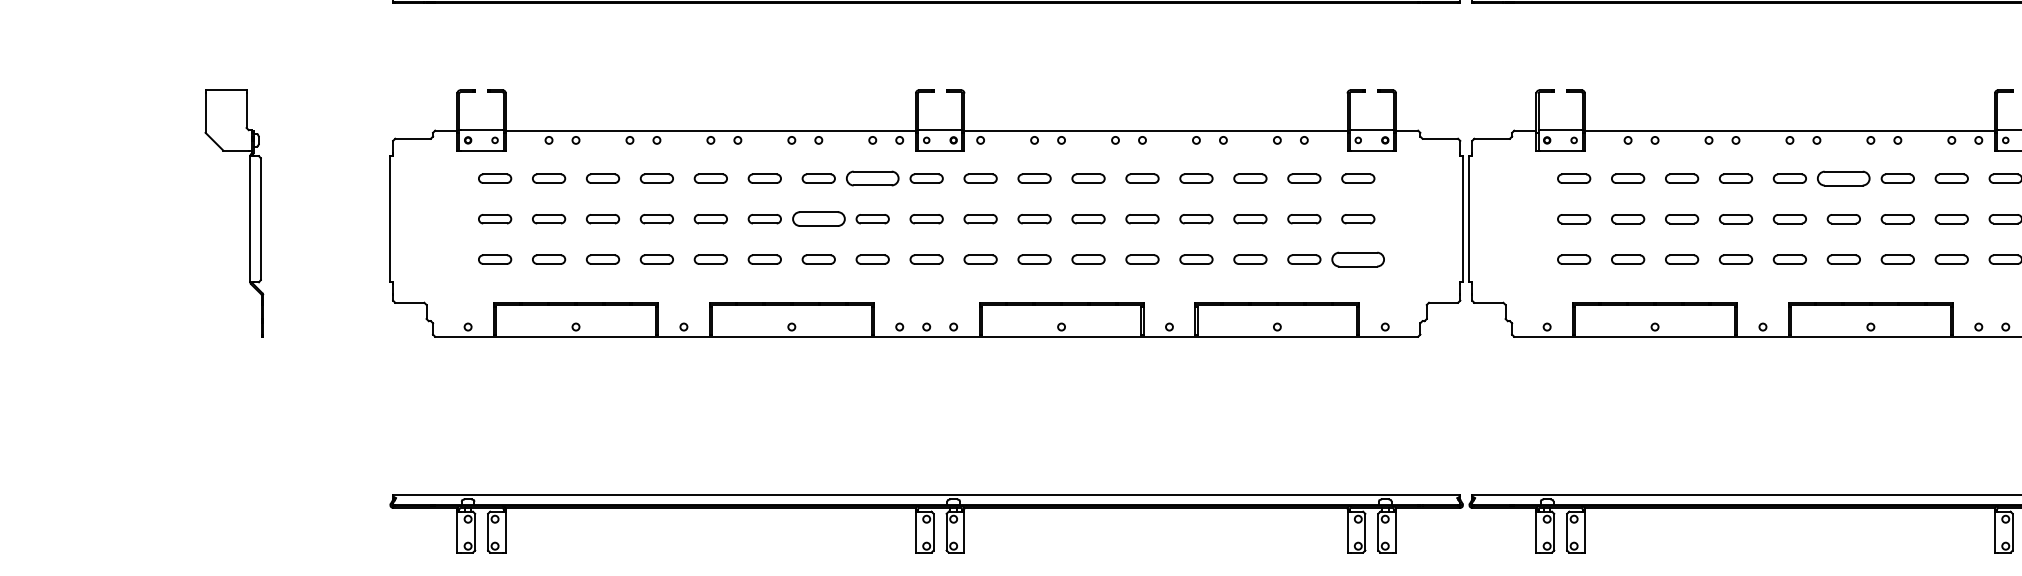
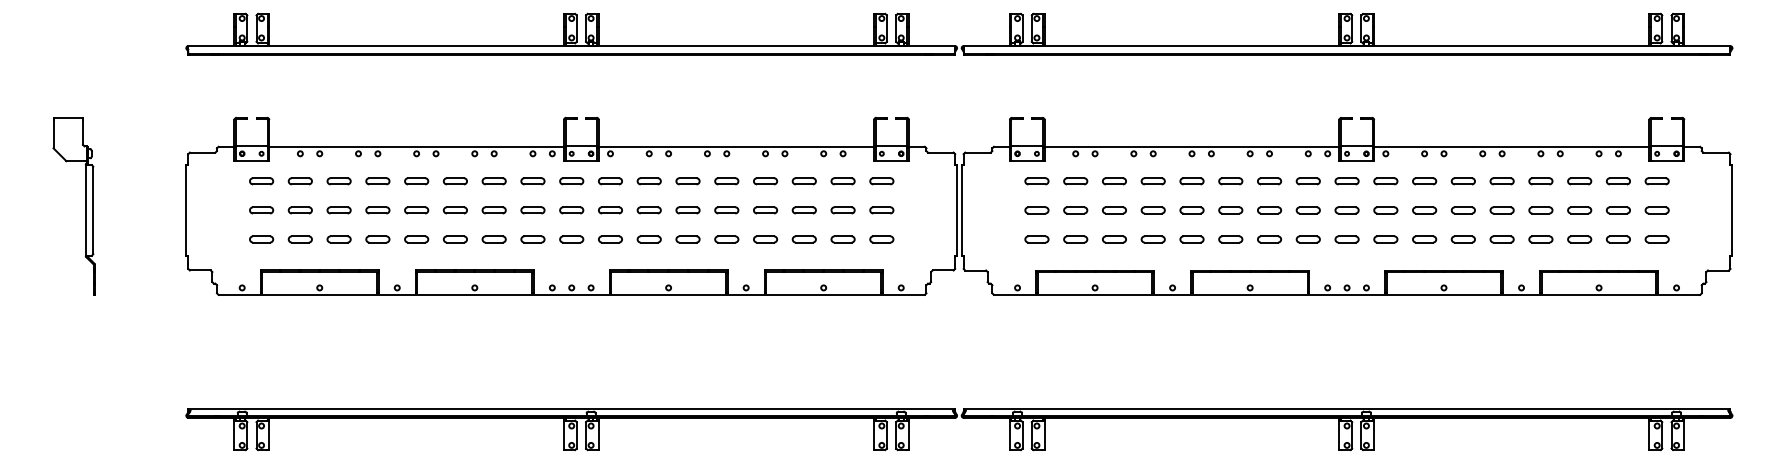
part: (872, 178) -> (532, 181), size x0.62
part: (1843, 178) -> (1230, 181), size x0.62
part: (817, 219) -> (493, 210), size x0.62
part: (1357, 259) -> (881, 239), size x0.62

